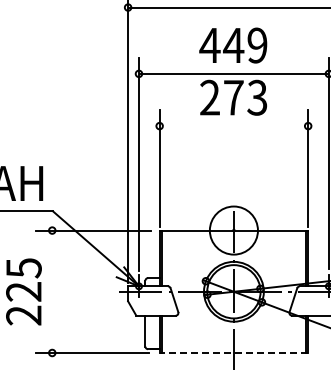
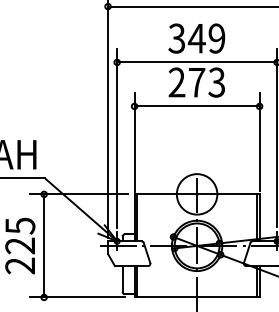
text: (209, 45) -> (176, 38), 449 -> 349
line: (233, 126) -> (196, 106), added
line: (52, 291) -> (44, 245), added
line: (233, 352) -> (196, 297), dashed -> solid

